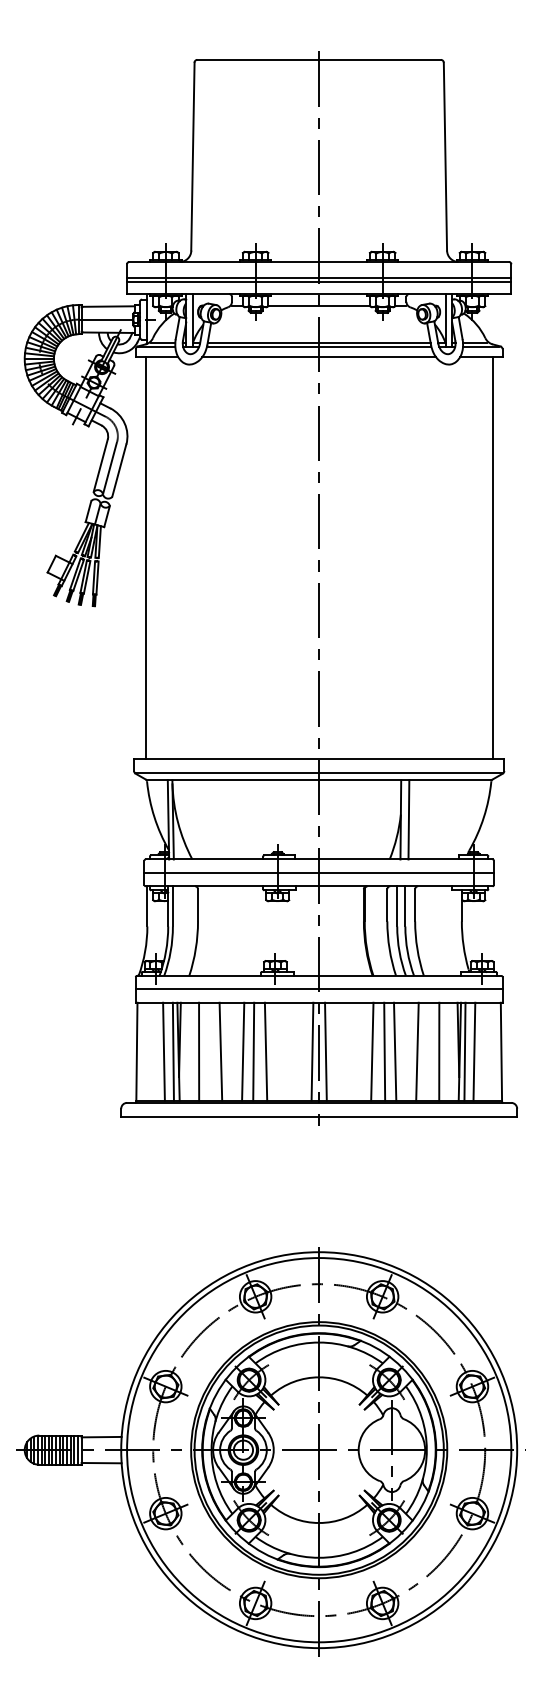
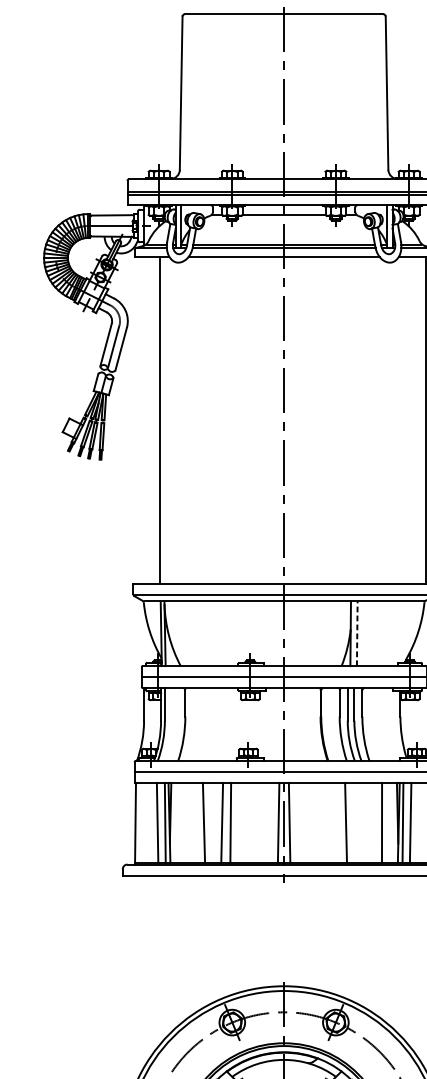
line: (145, 557) -> (159, 419), moved
line: (408, 819) -> (356, 633), solid -> dashed
line: (199, 1051) -> (186, 822), removed
line: (265, 1051) -> (240, 822), removed
line: (372, 1051) -> (327, 822), removed
line: (384, 1051) -> (337, 822), removed
line: (417, 1051) -> (364, 822), removed

